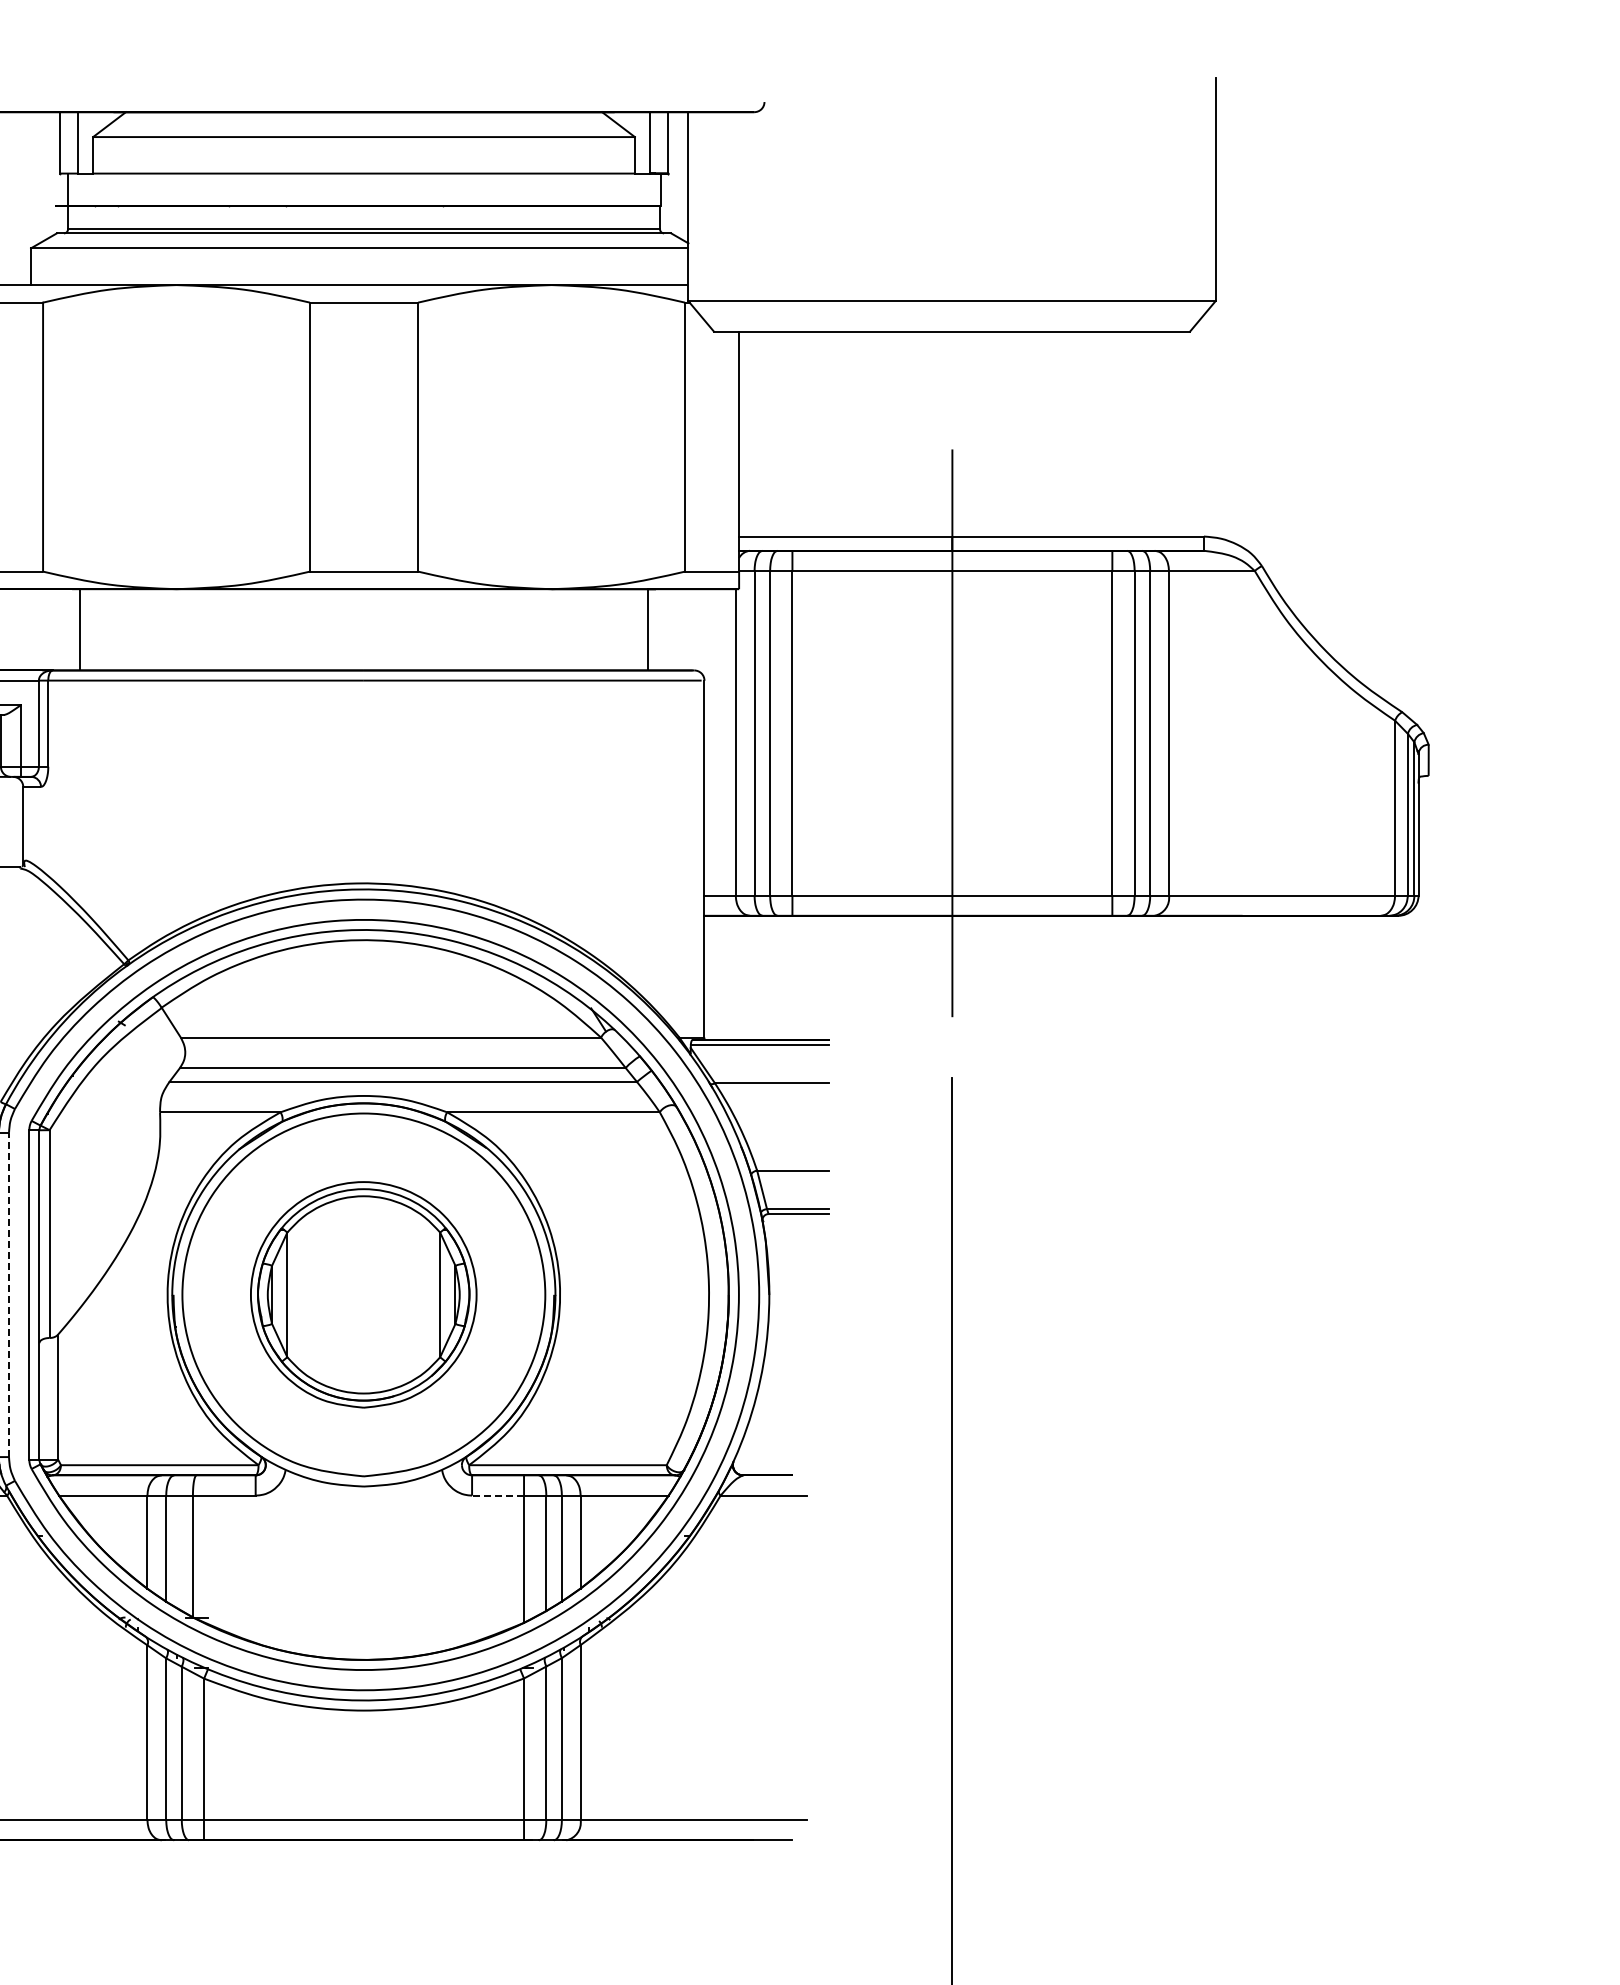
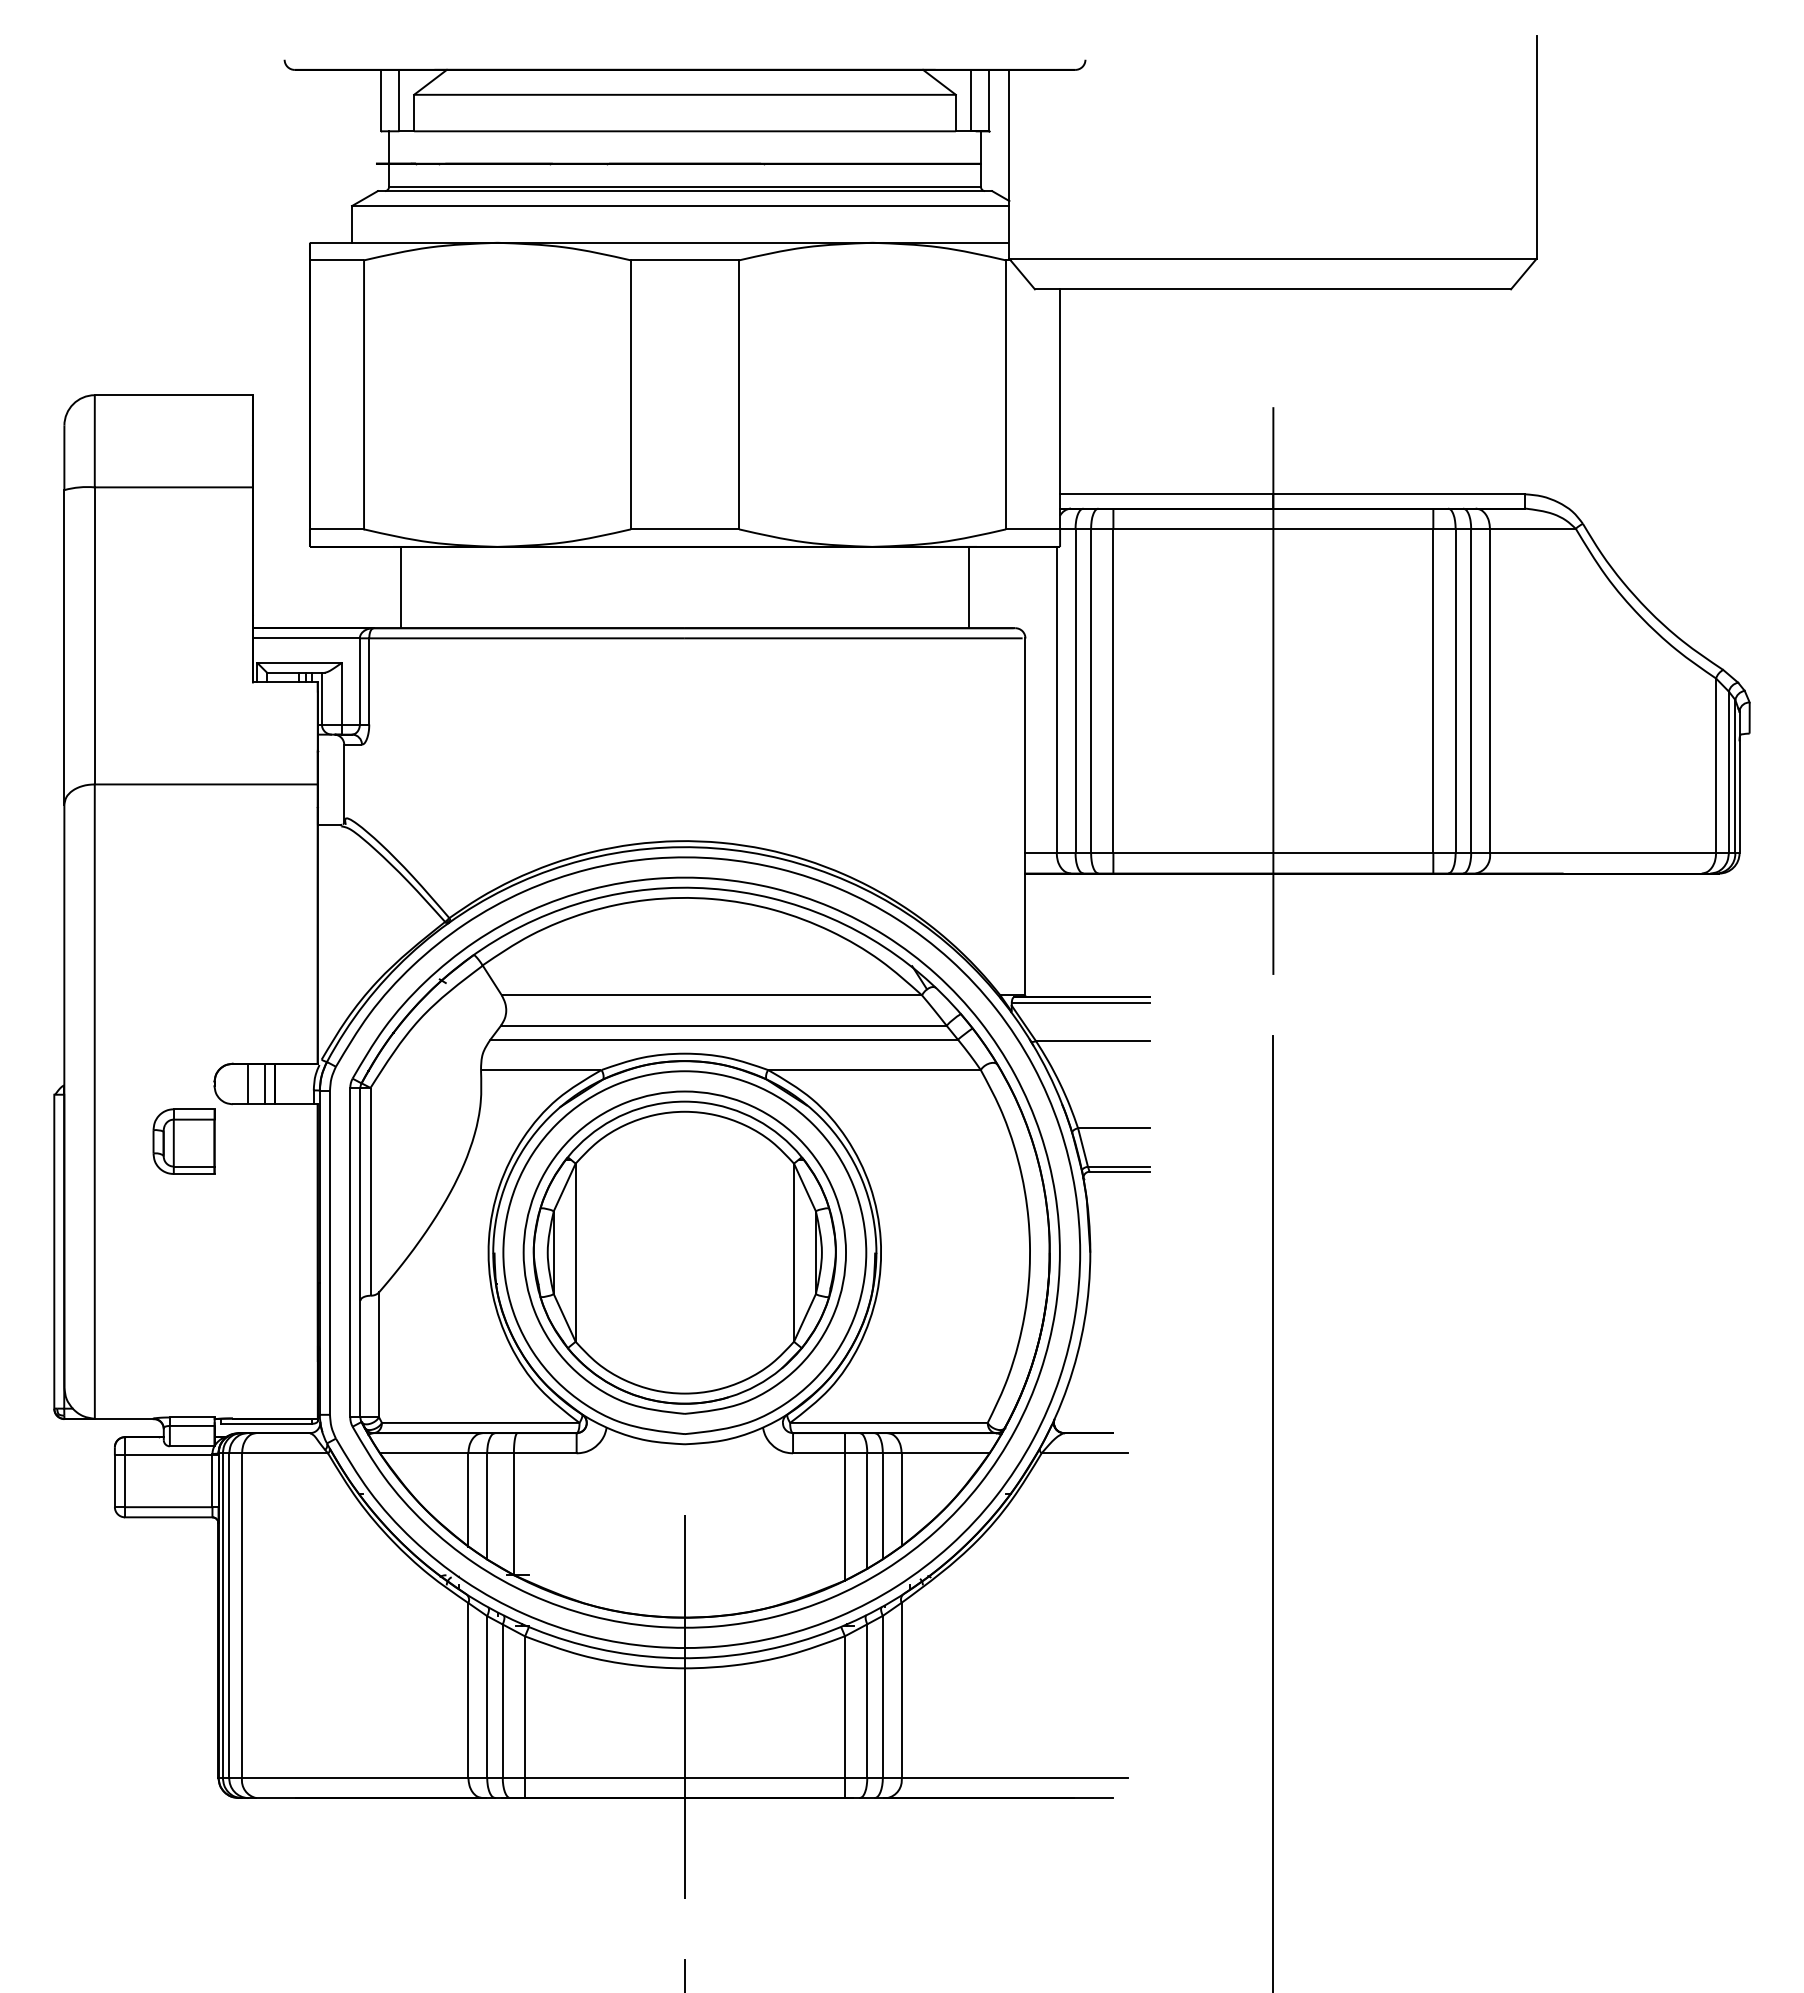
line: (9, 1294) -> (330, 1252), dashed -> solid
part: (363, 1294) -> (684, 1252), size x1.43
line: (498, 1495) -> (819, 1453), dashed -> solid
line: (364, 1748) -> (685, 1706), added

